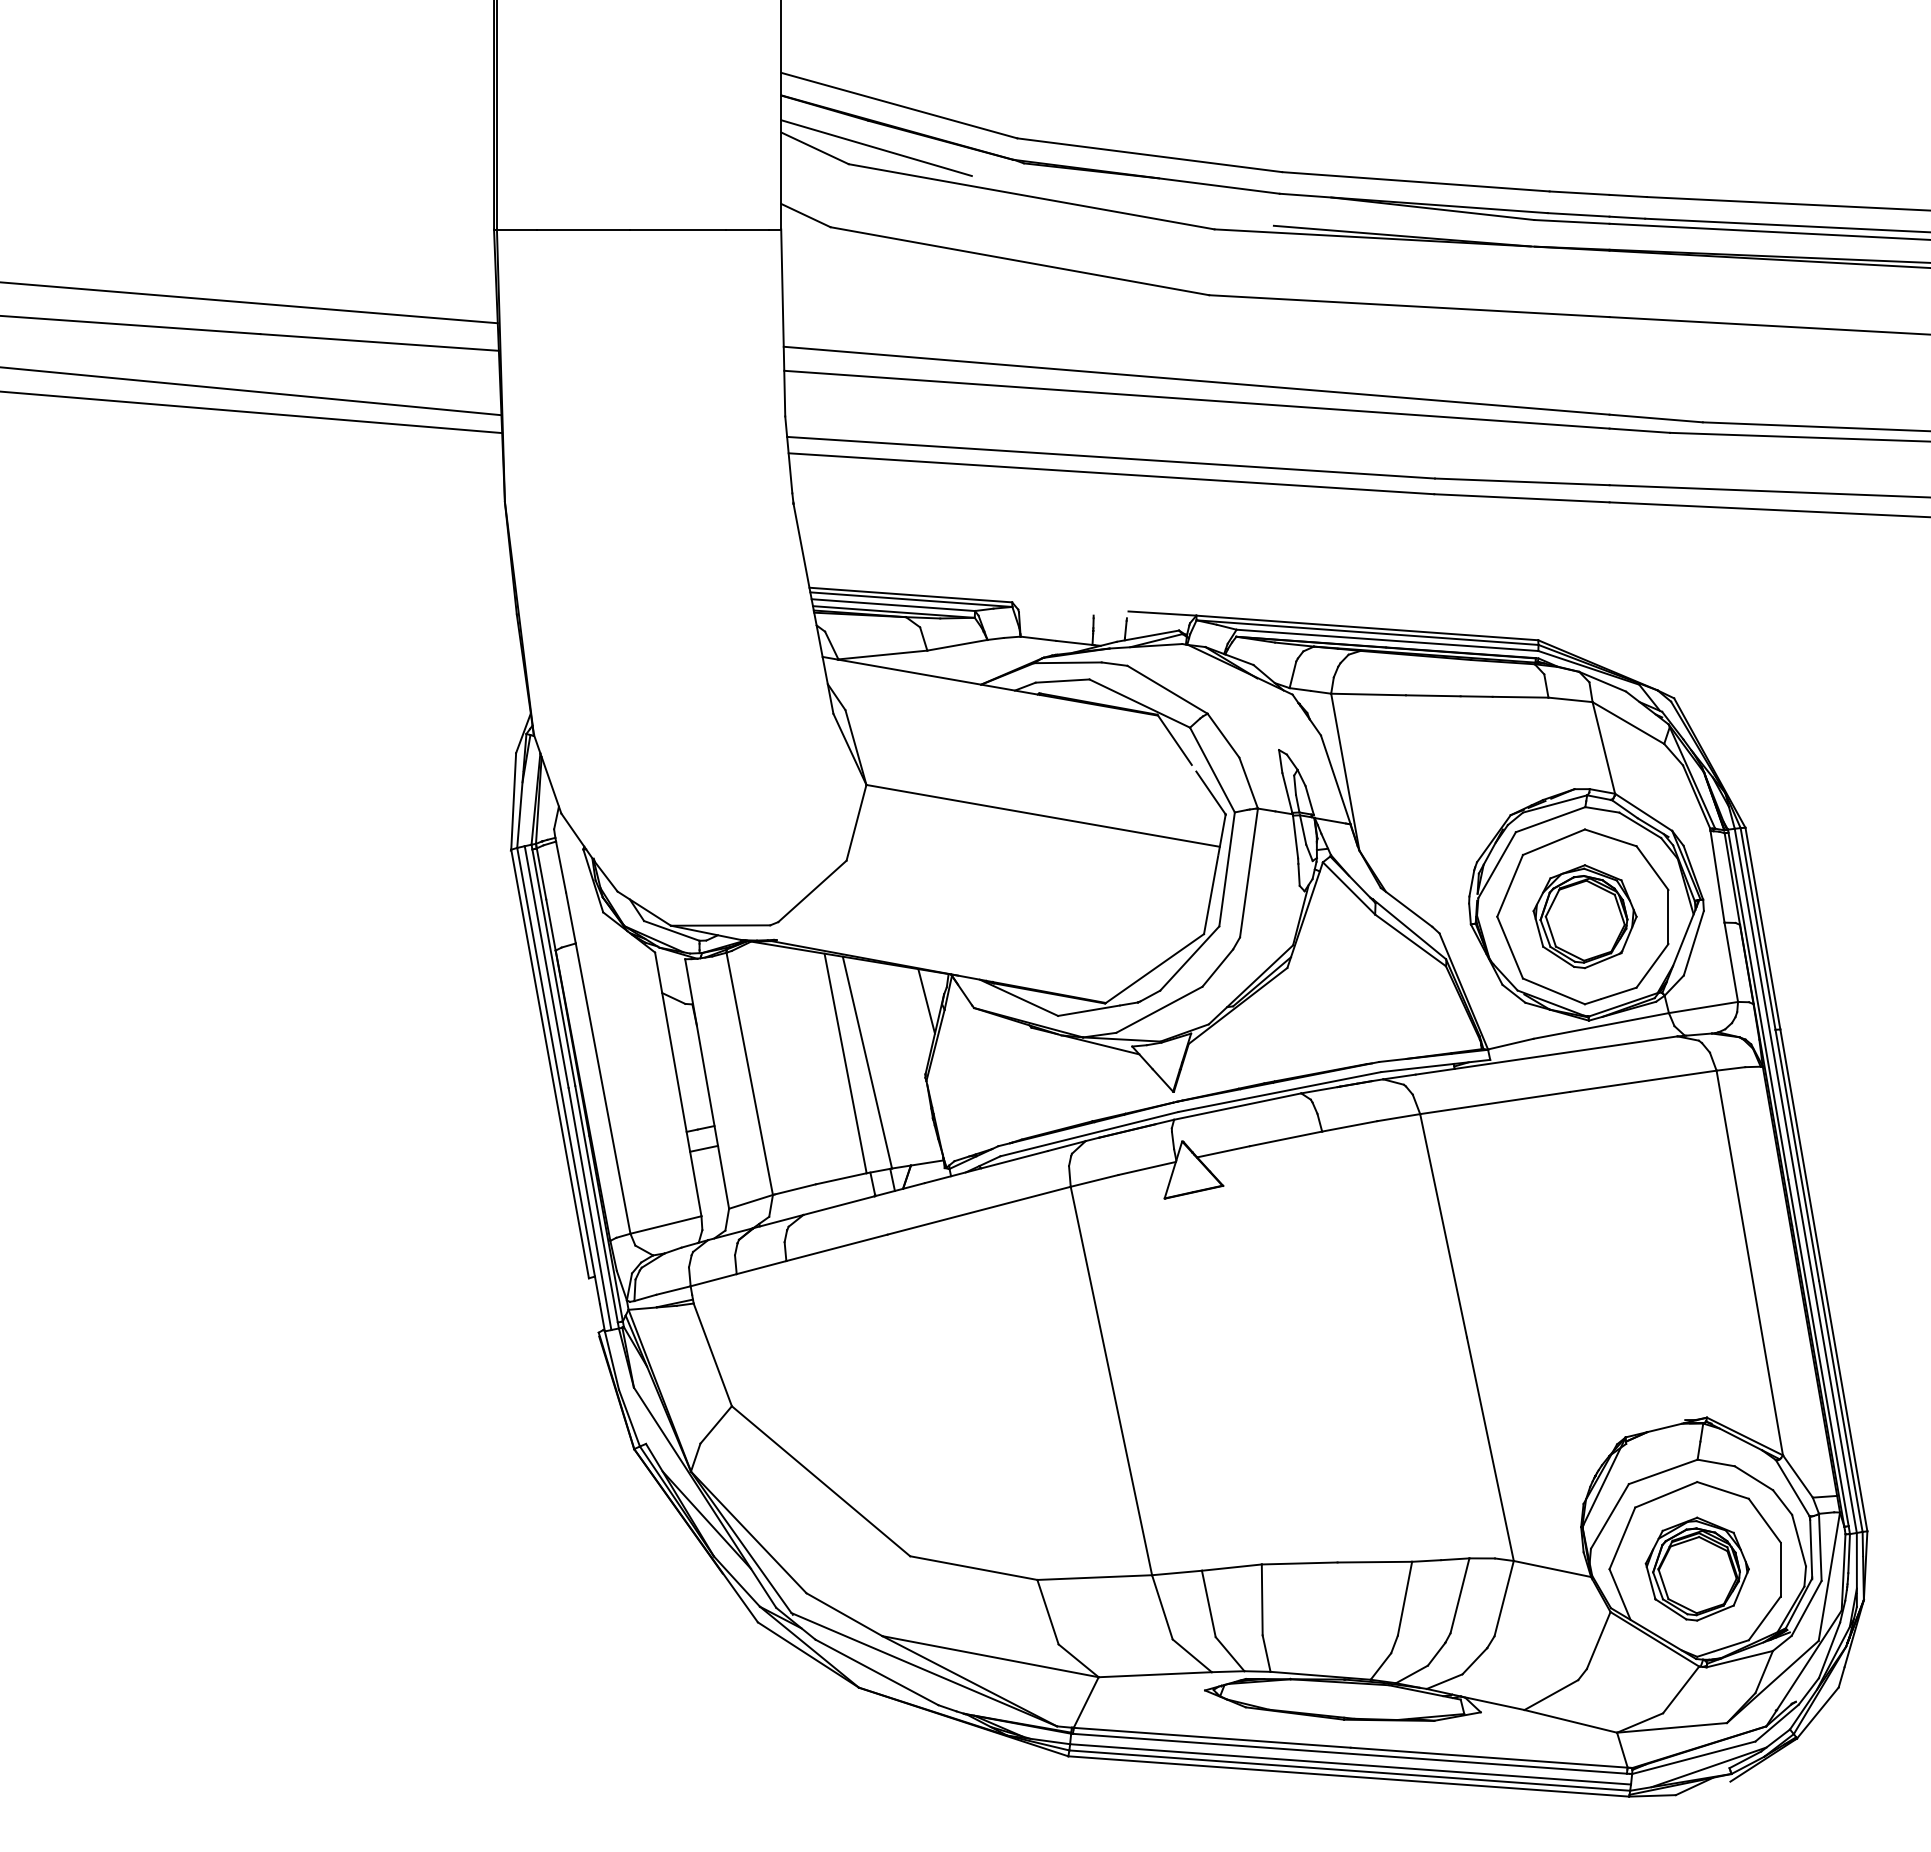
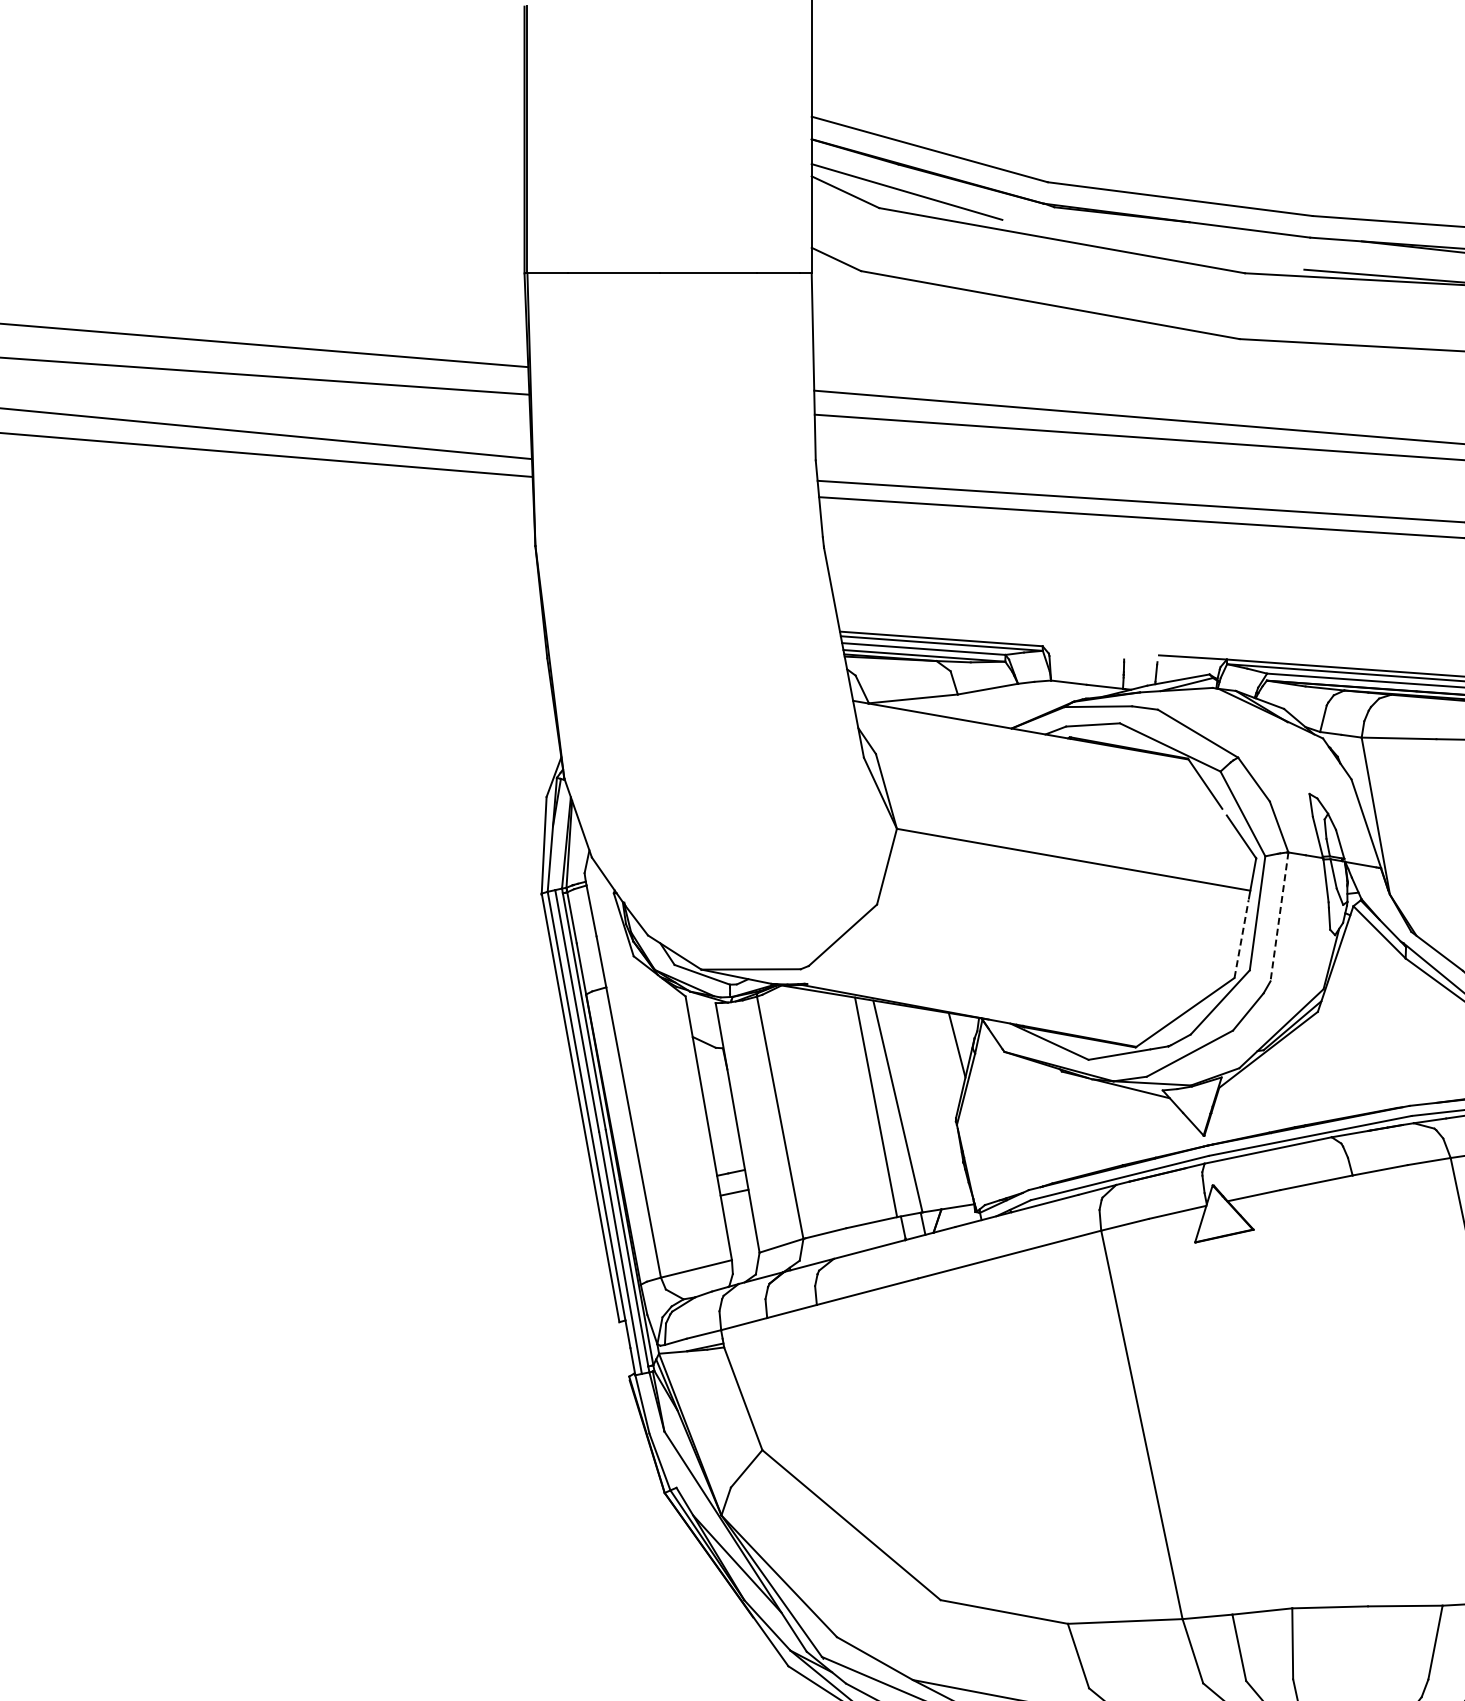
line: (1248, 873) -> (1278, 917), solid -> dashed
line: (1211, 894) -> (1241, 938), solid -> dashed

